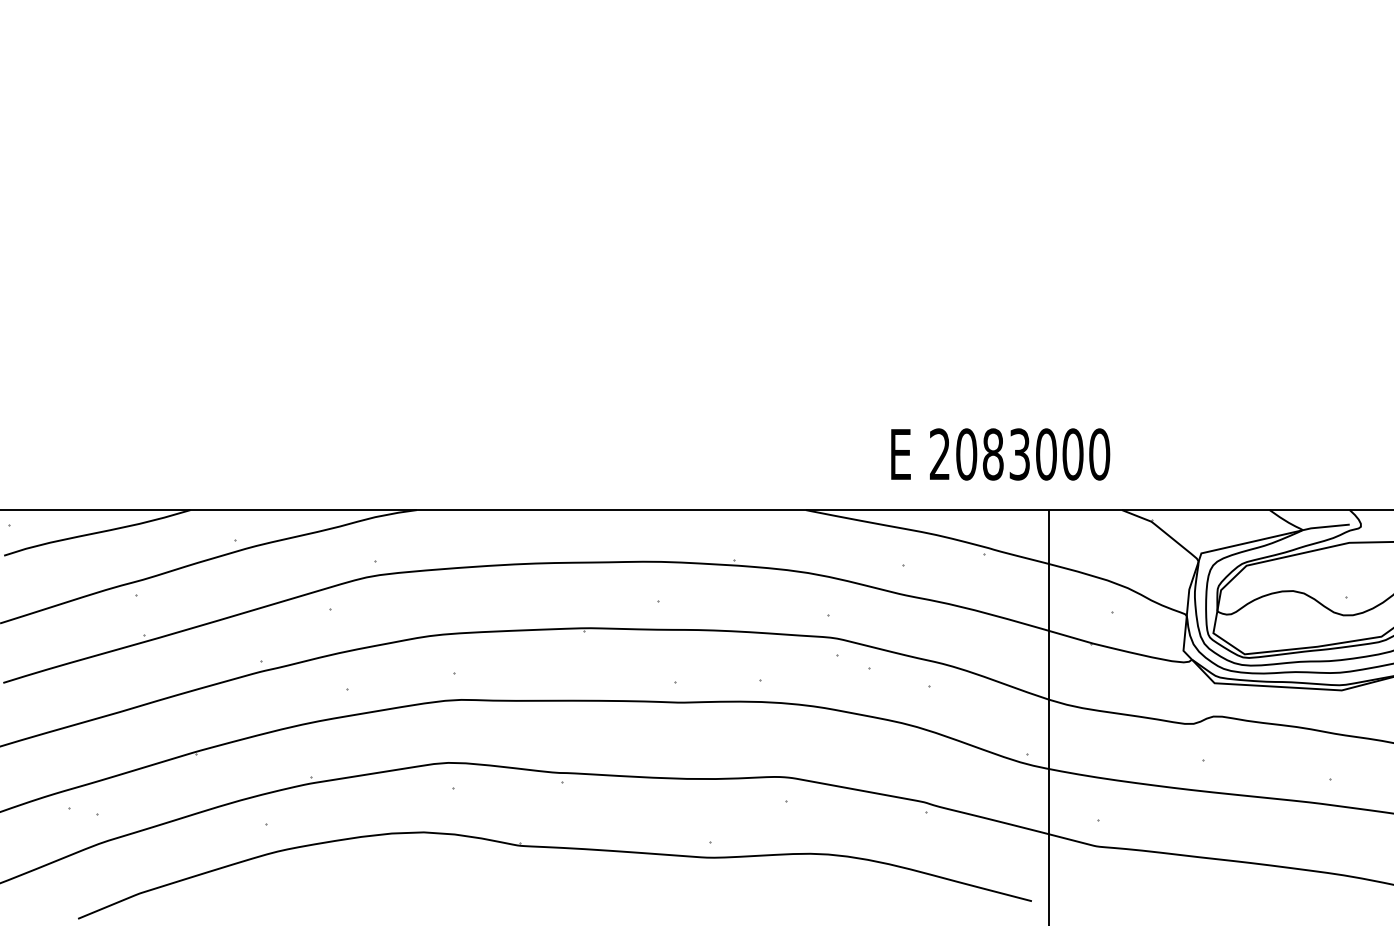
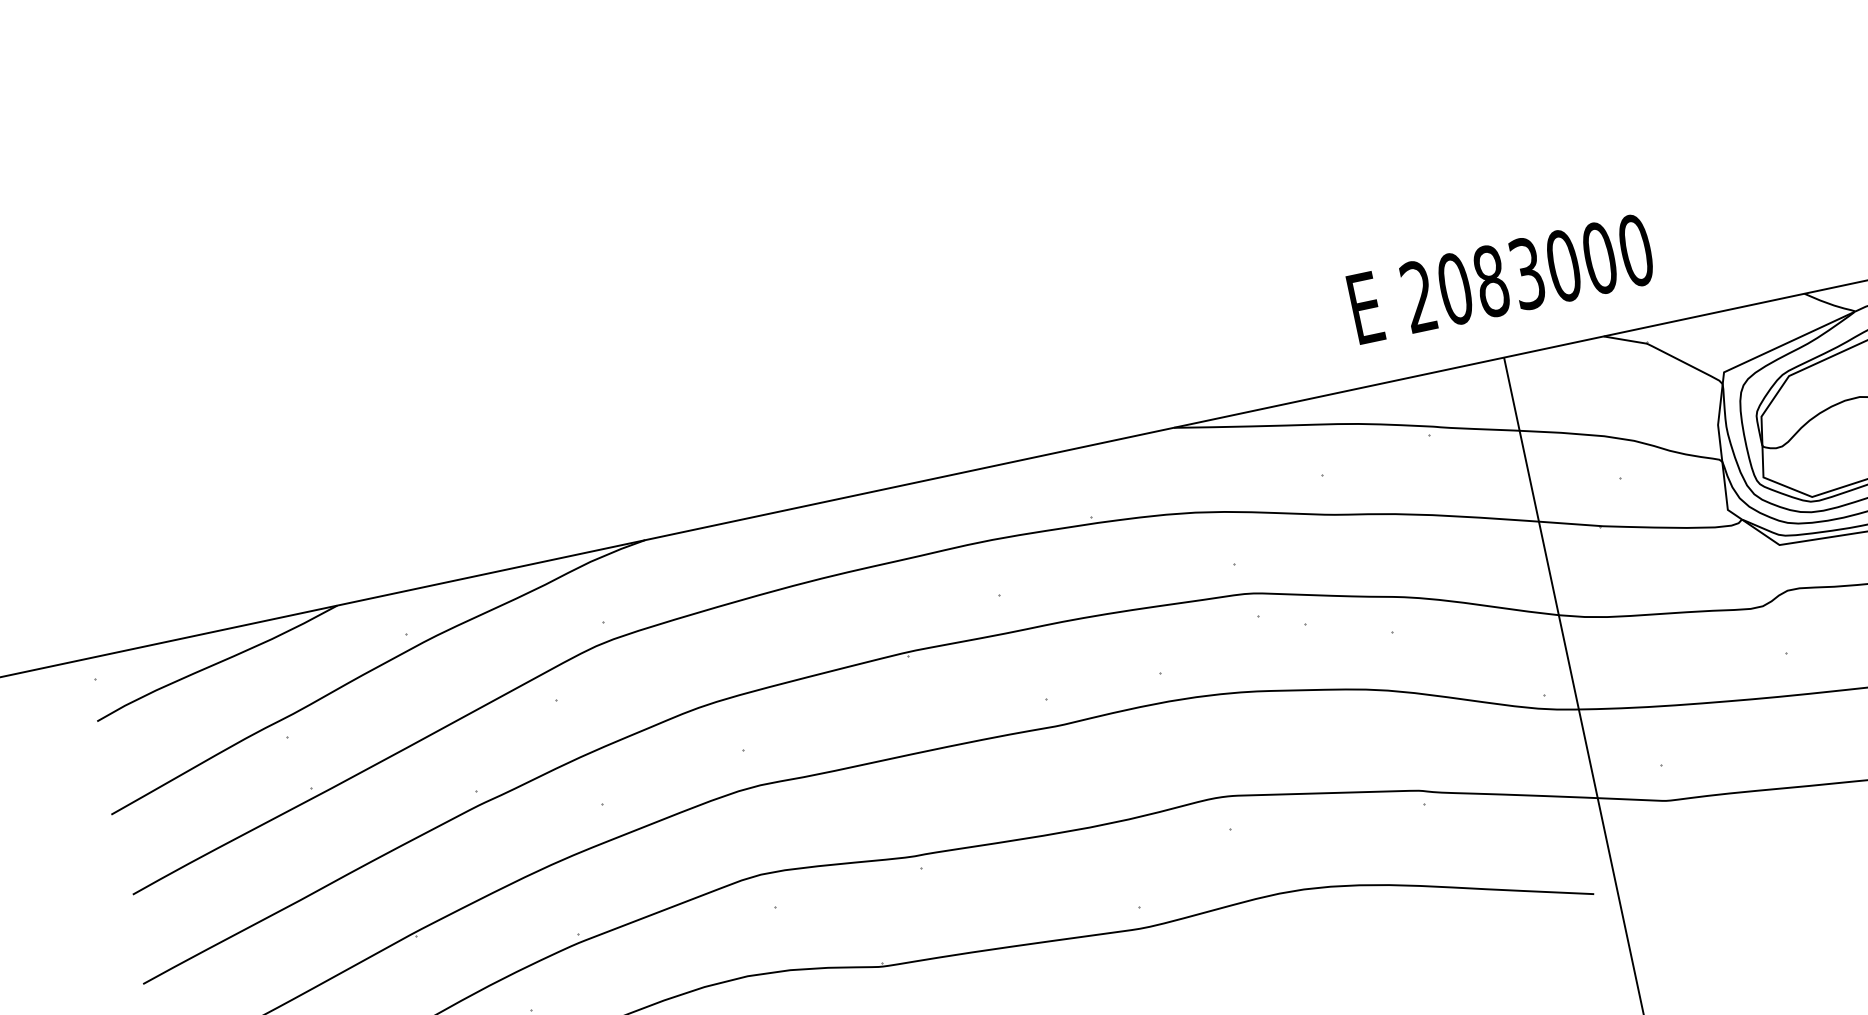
text: (1000, 454) -> (1501, 279), moved

